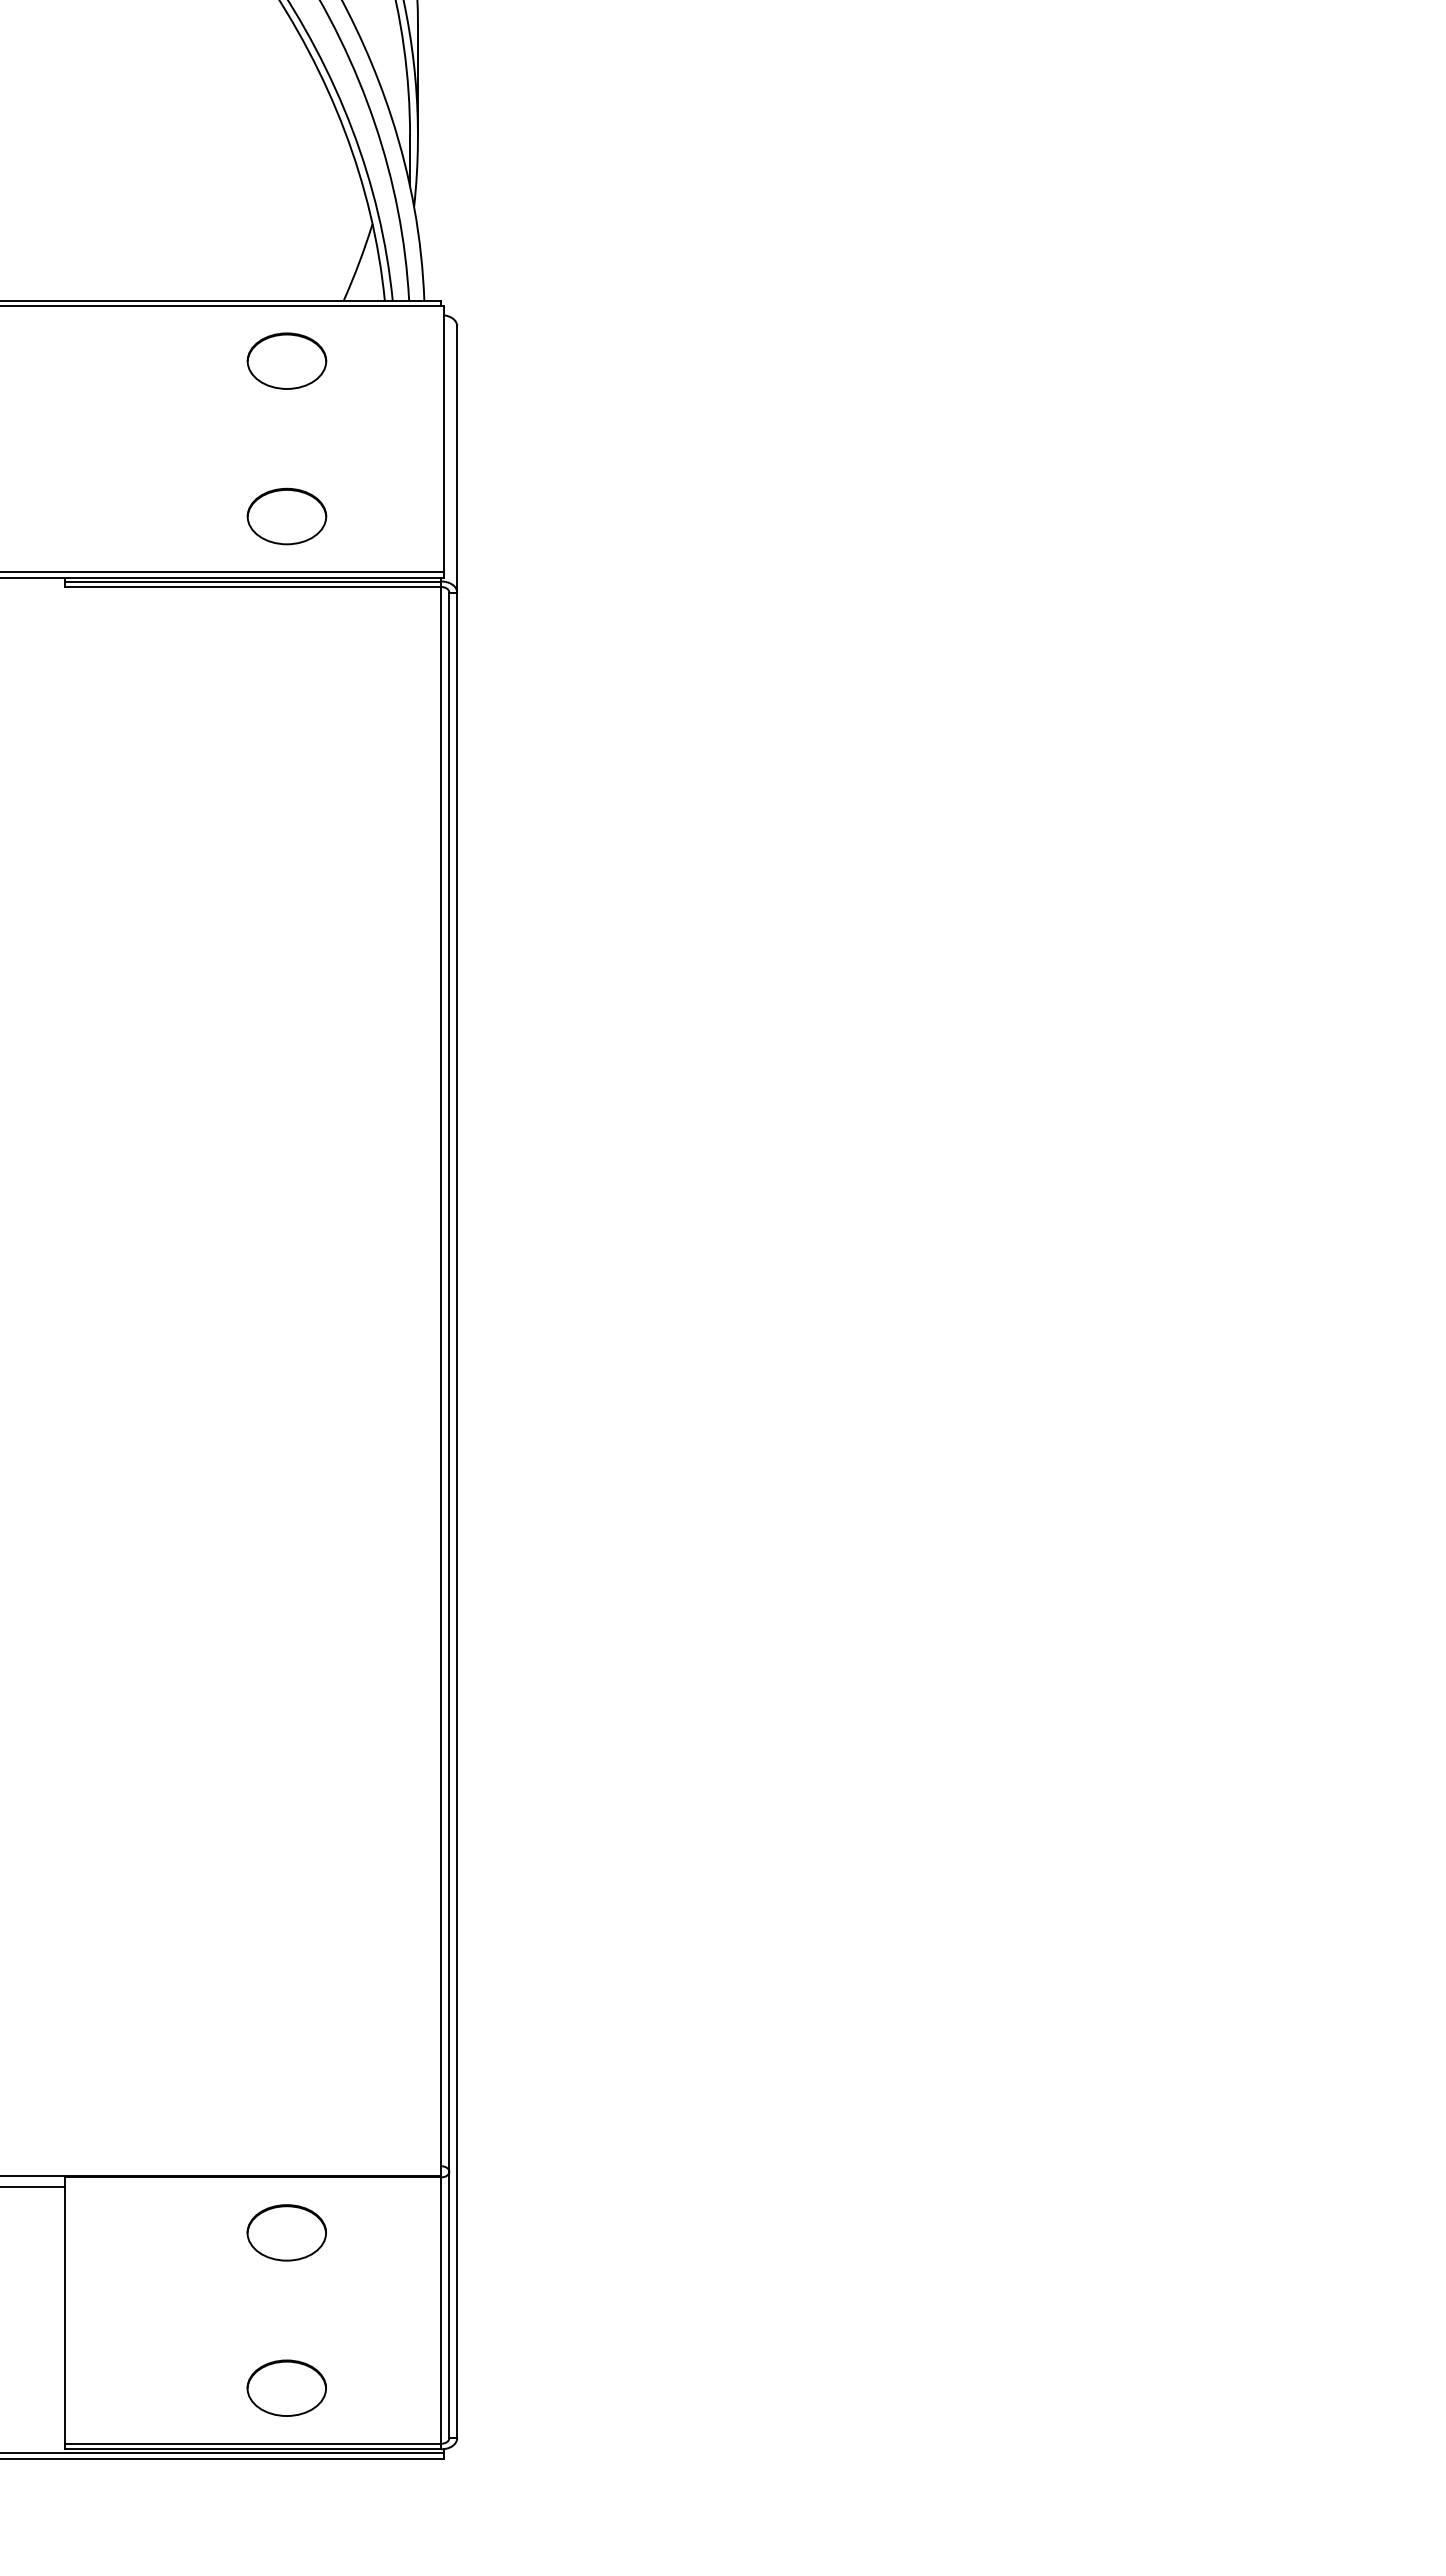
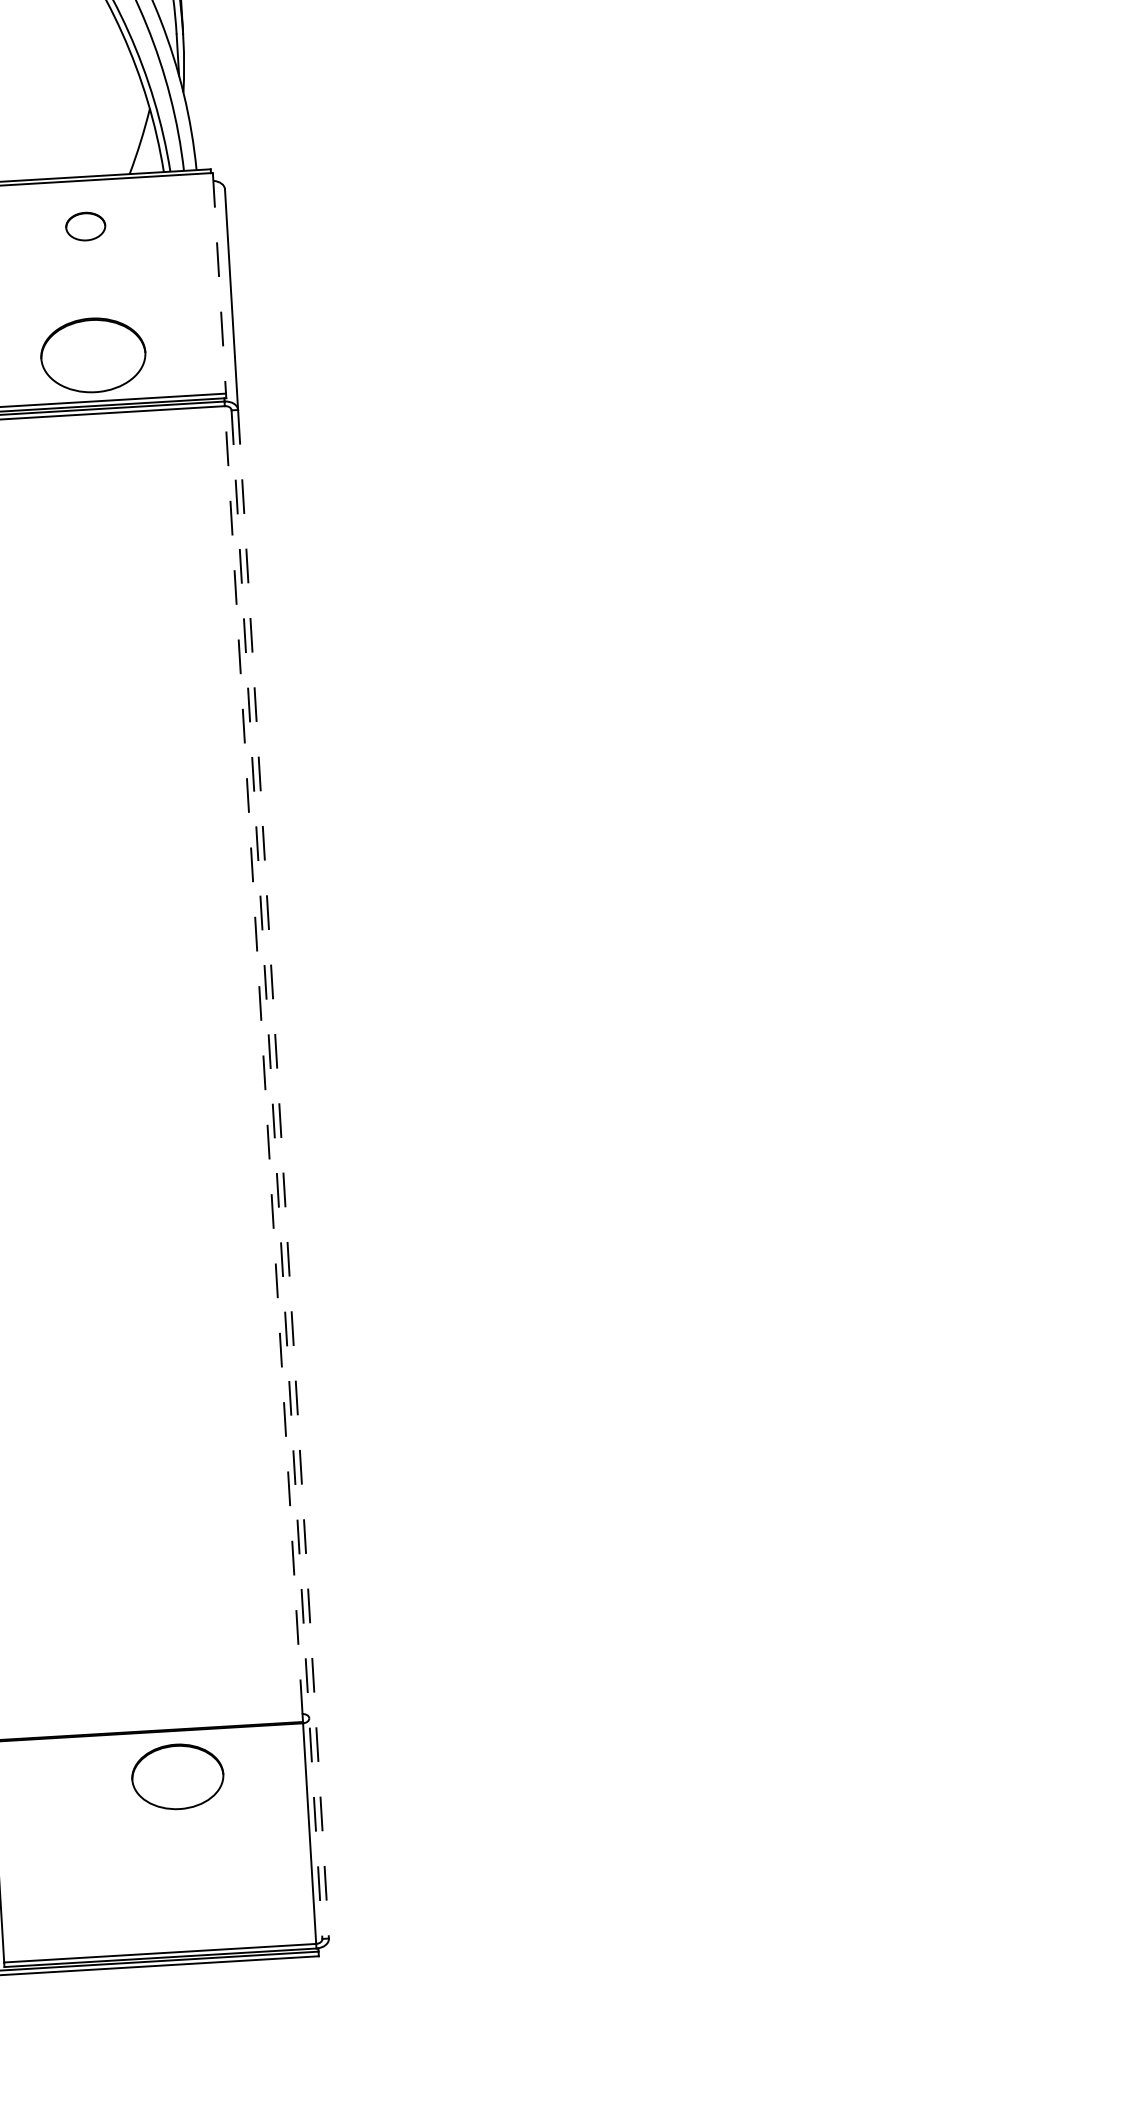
part: (286, 360) -> (85, 226), size x0.6
line: (443, 439) -> (219, 283), solid -> dashed
part: (286, 516) -> (92, 355), size x1.6
line: (441, 1376) -> (263, 1059), solid -> dashed
line: (449, 1515) -> (277, 1174), solid -> dashed
line: (457, 1515) -> (283, 1174), solid -> dashed
part: (286, 2232) -> (177, 1776), size x1.4
part: (286, 2387) -> (185, 1904), removed

